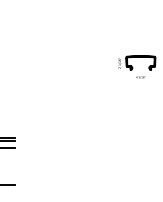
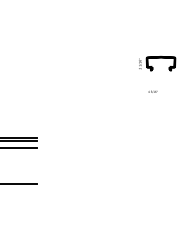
text: (140, 76) -> (152, 91), moved

